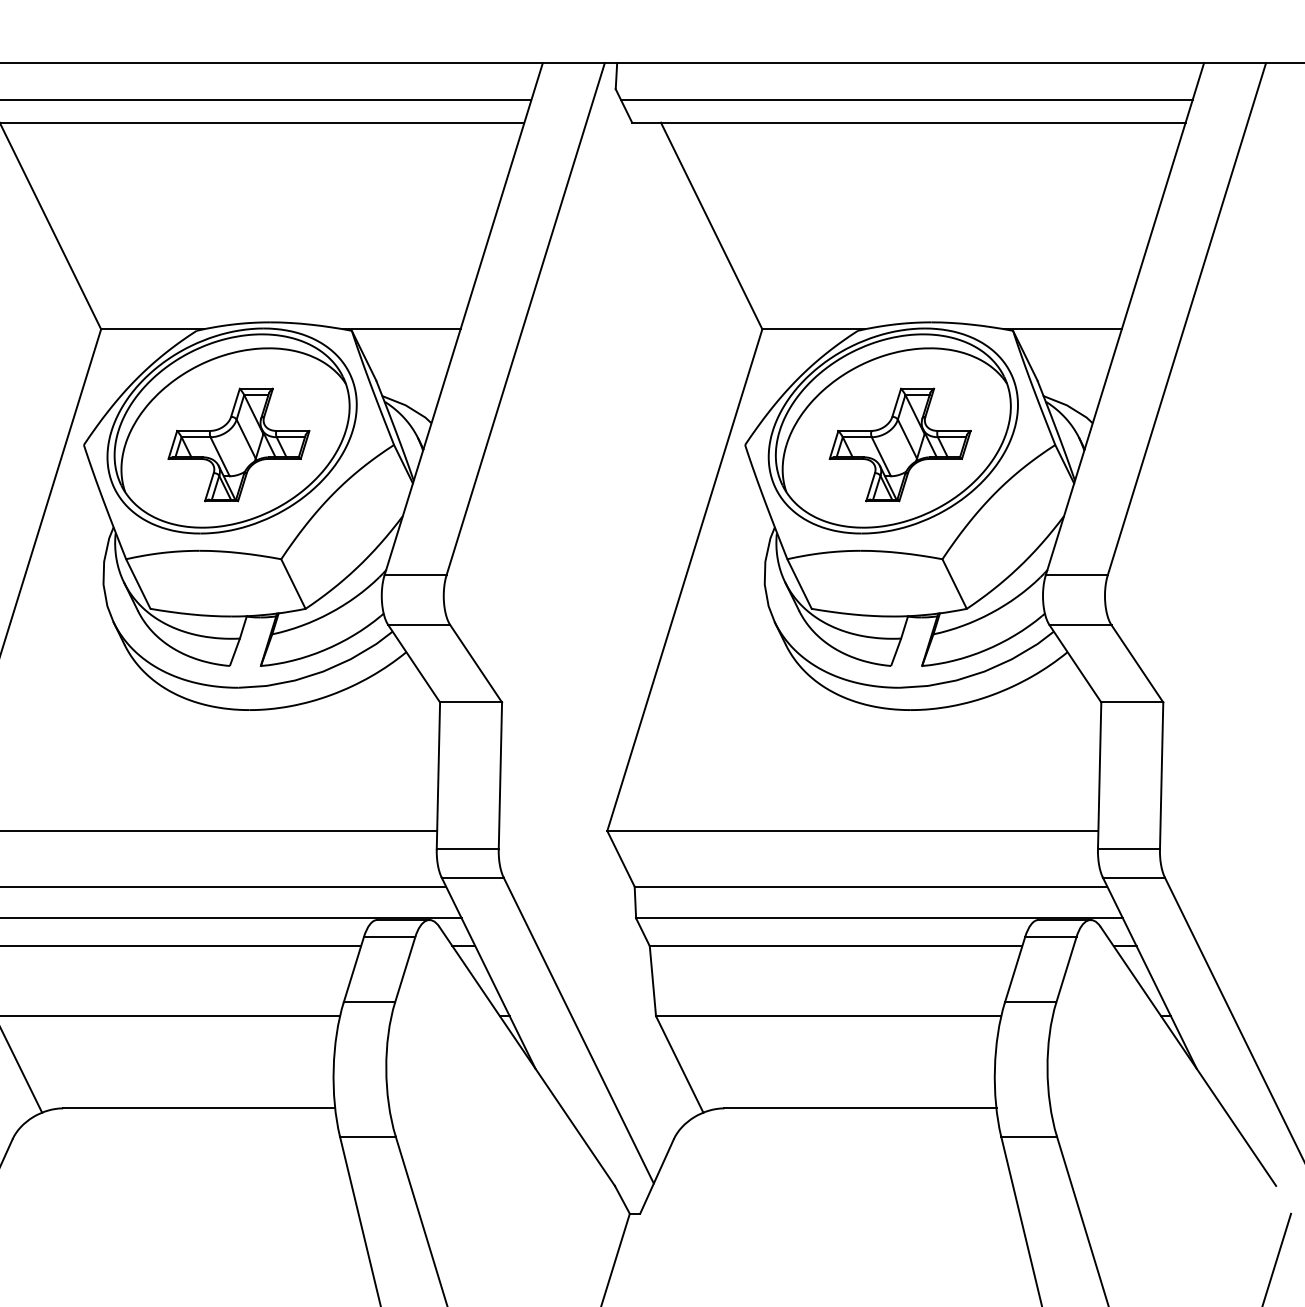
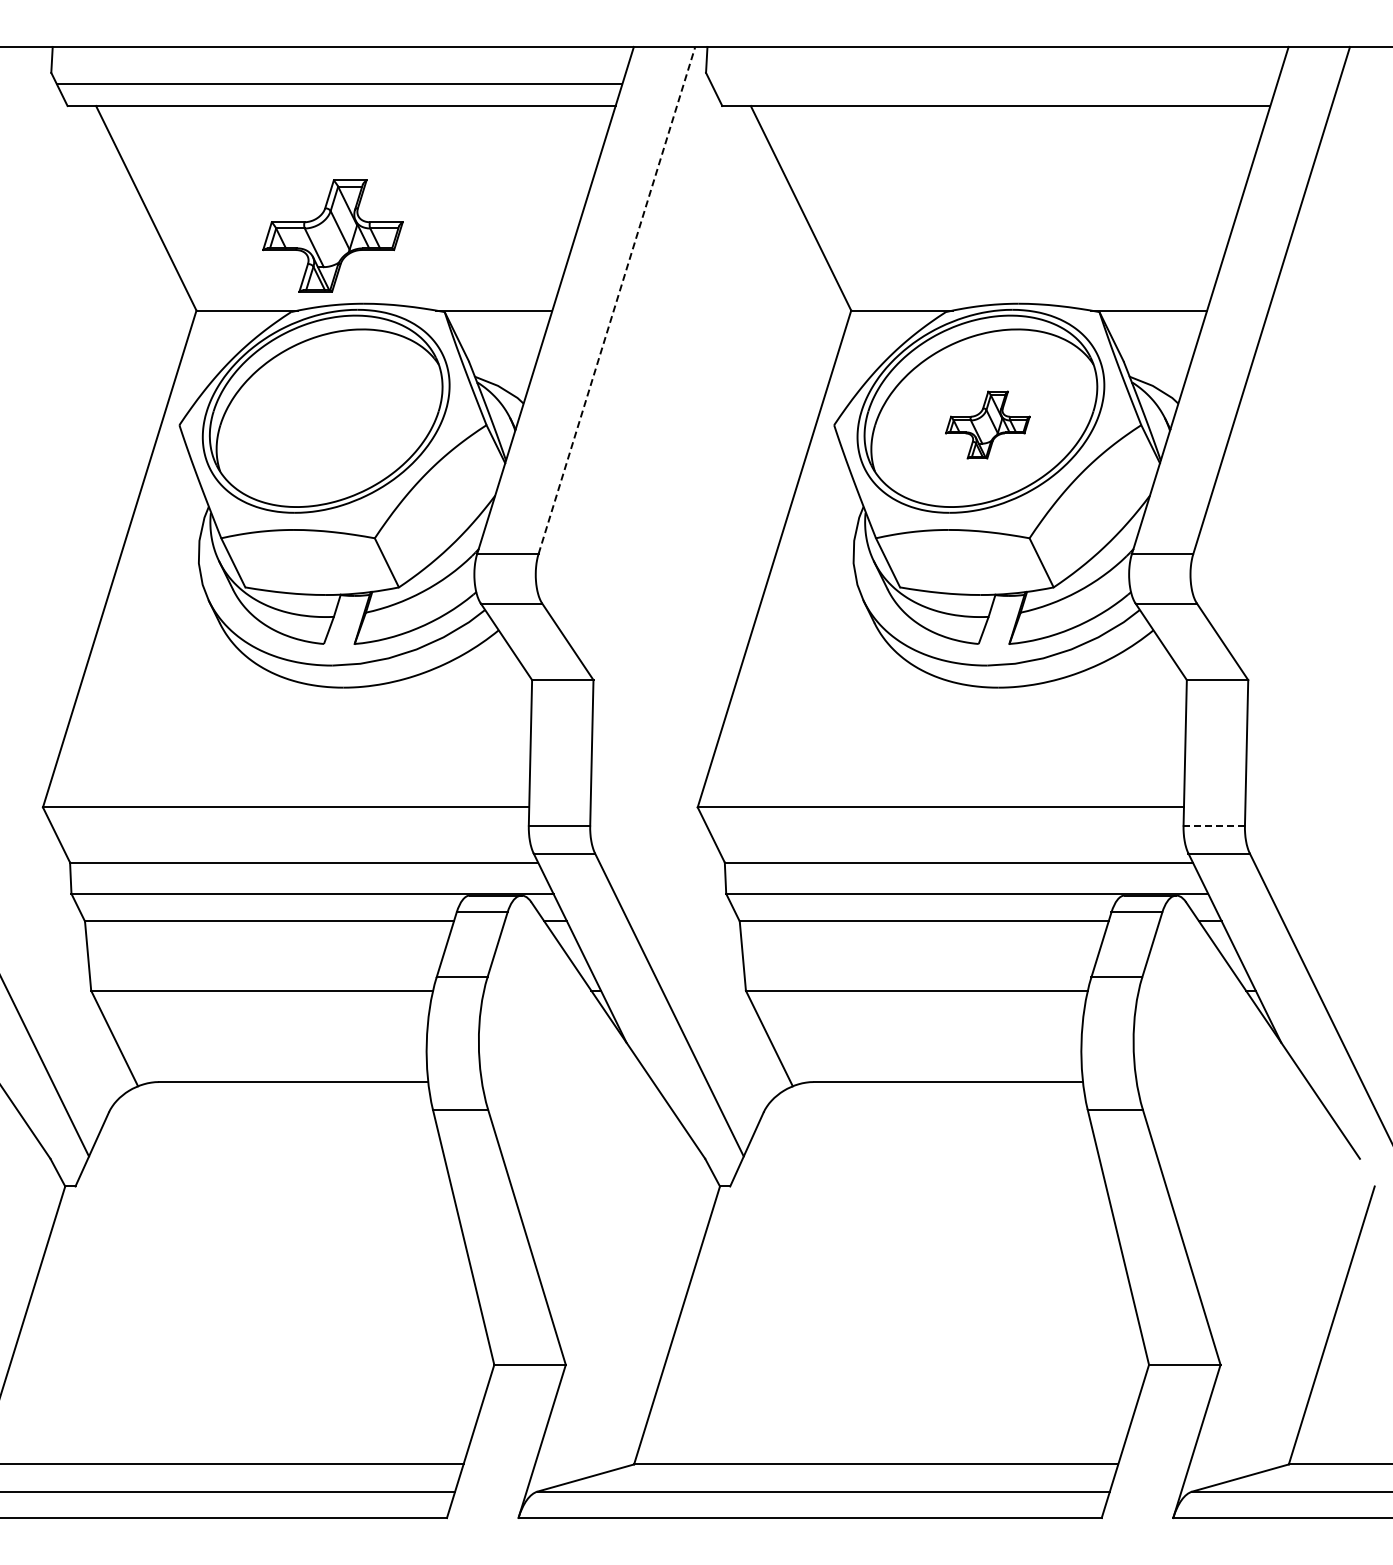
line: (907, 99) -> (994, 83), removed
line: (526, 319) -> (617, 300), solid -> dashed
part: (238, 444) -> (332, 235), moved
part: (899, 444) -> (987, 424), size x0.6
line: (1129, 849) -> (1214, 825), solid -> dashed

